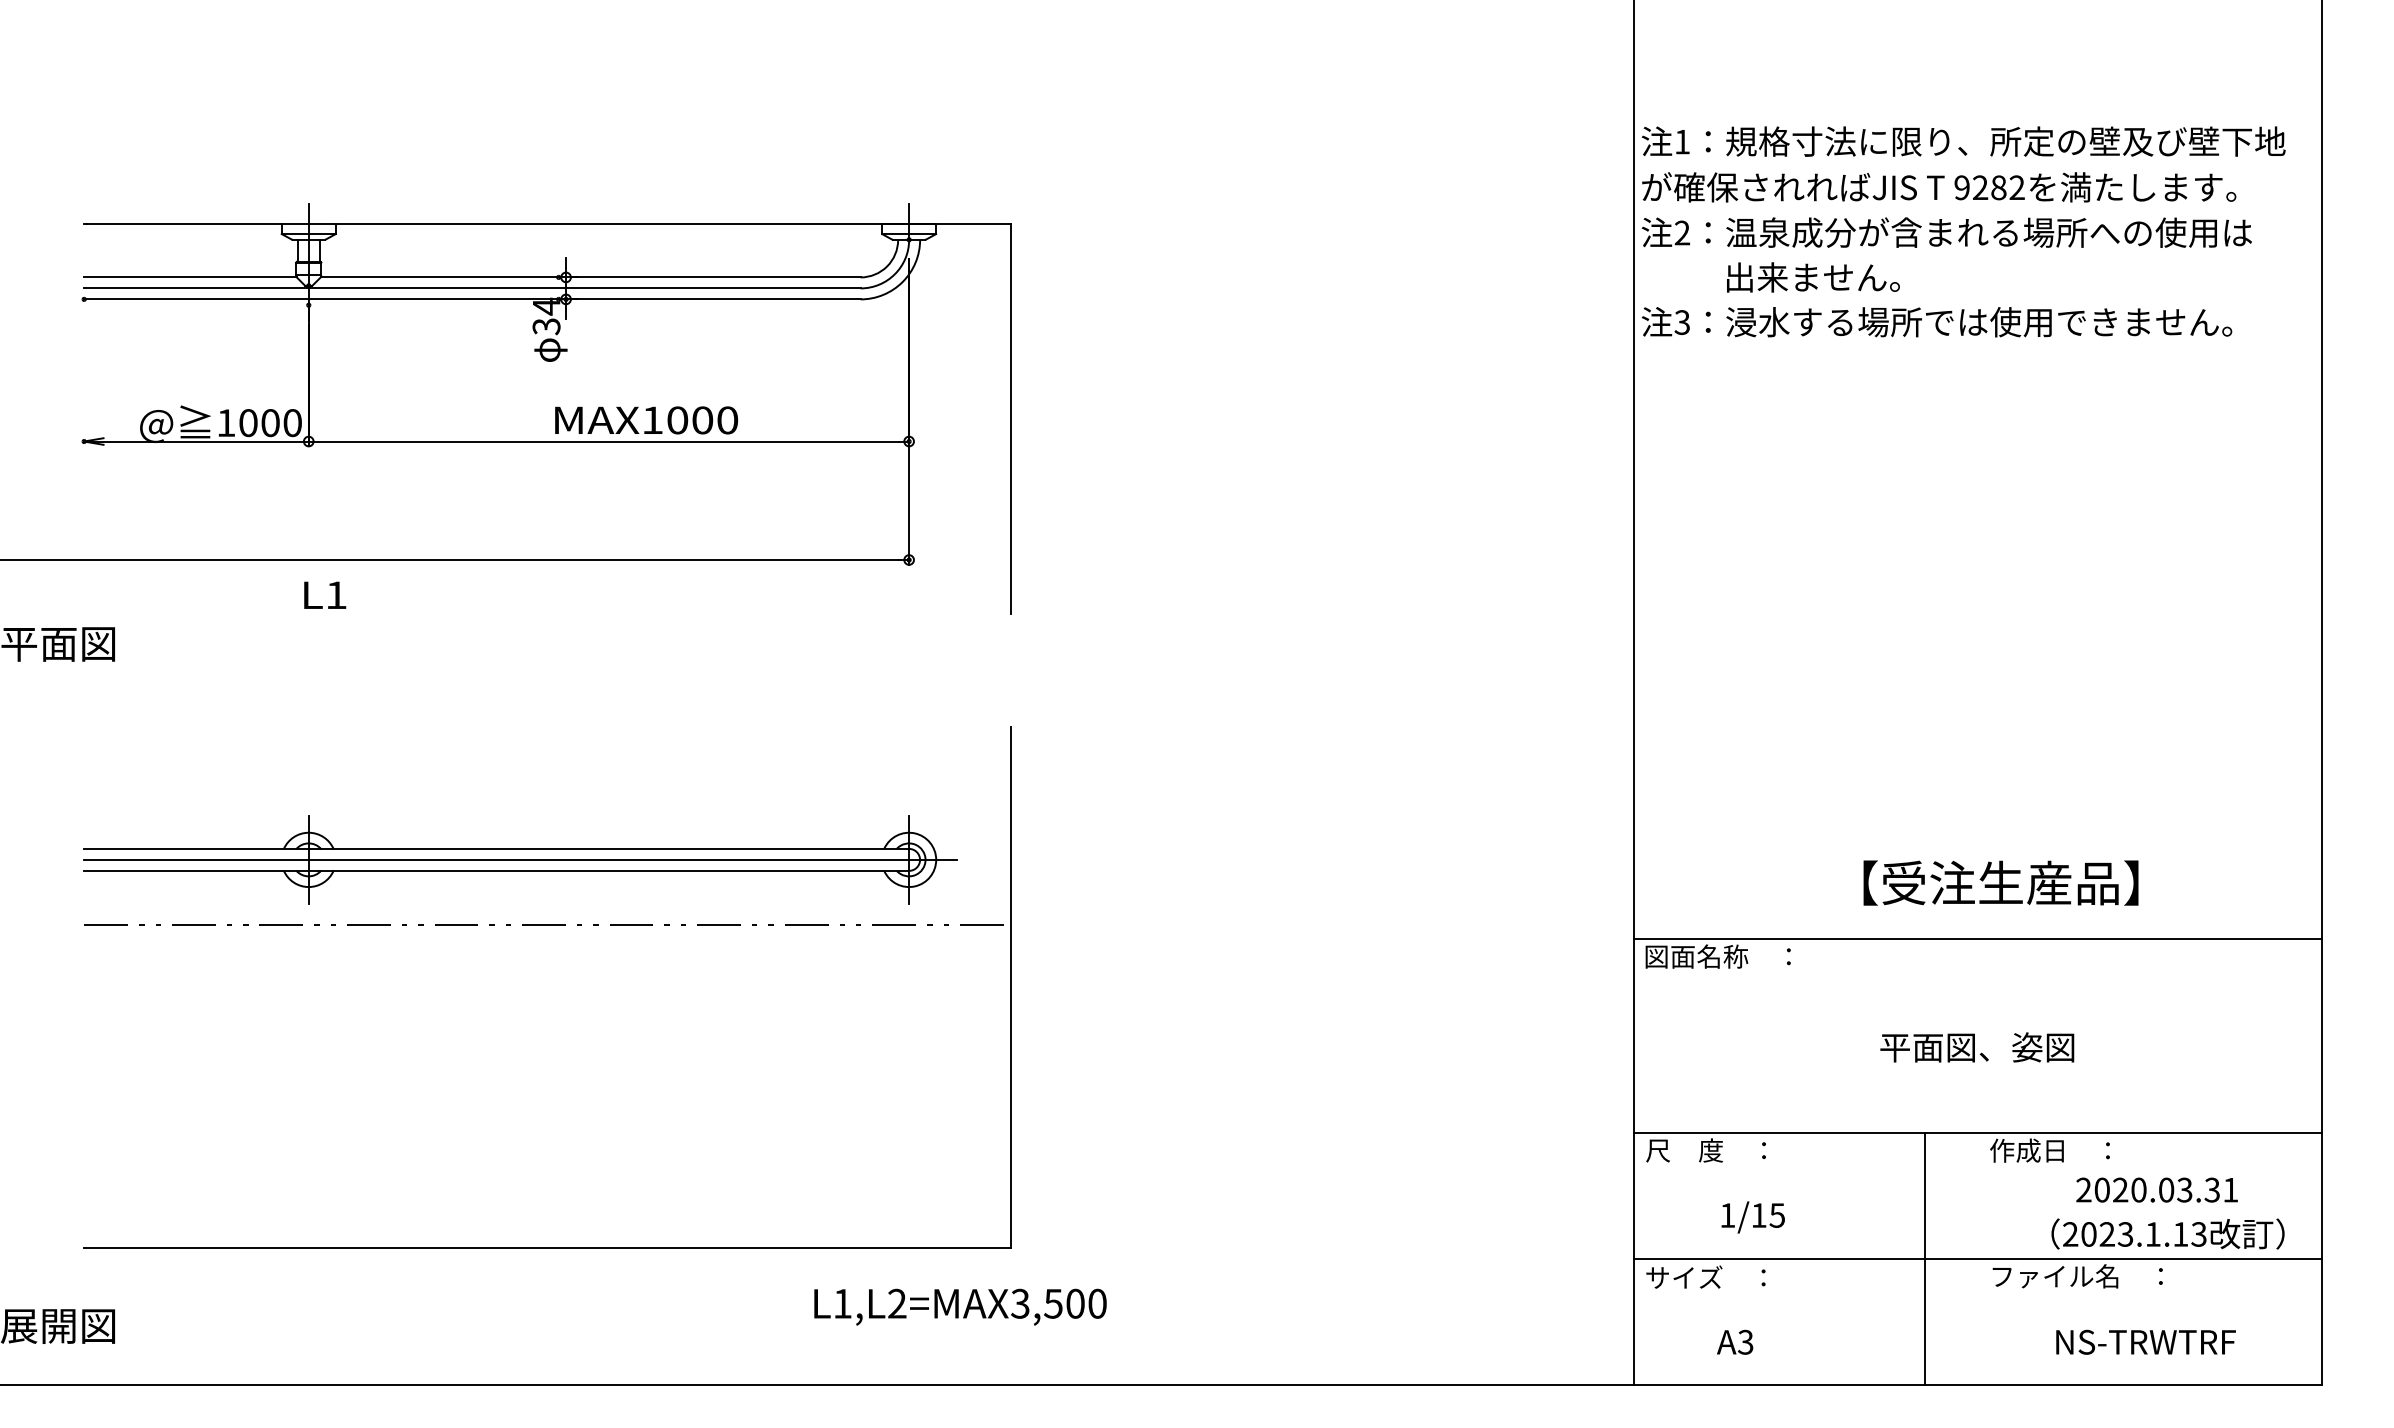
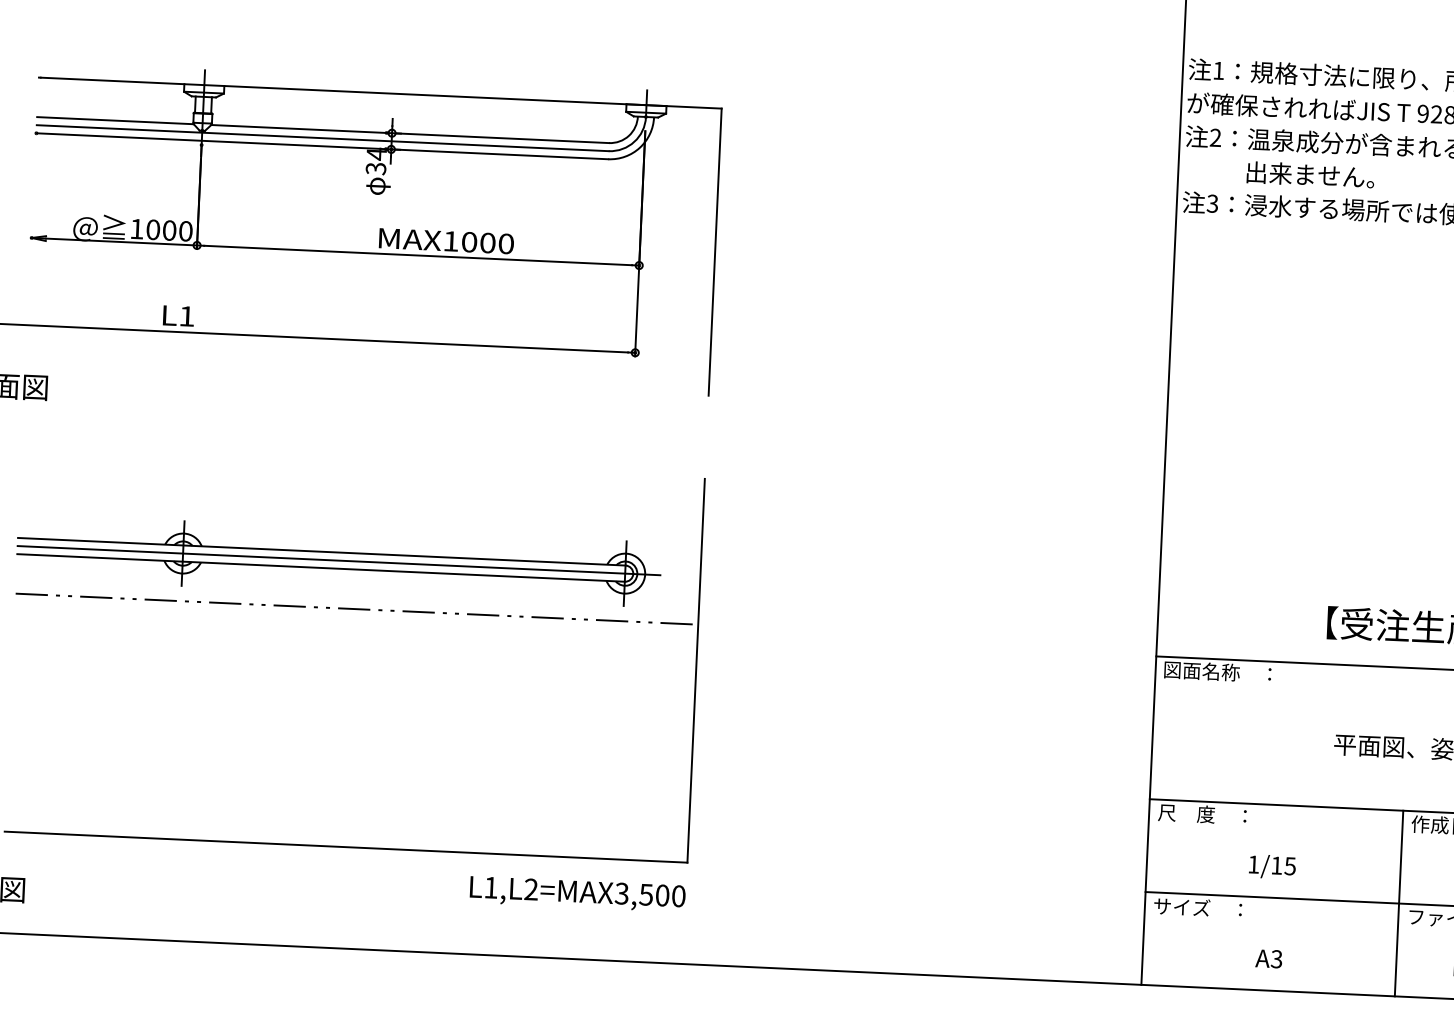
text: (325, 594) -> (178, 315), moved
text: (1752, 1217) -> (1271, 866), moved
line: (1925, 1259) -> (1399, 903), moved
text: (960, 1306) -> (577, 893), moved
text: (1735, 1341) -> (1269, 958), moved

